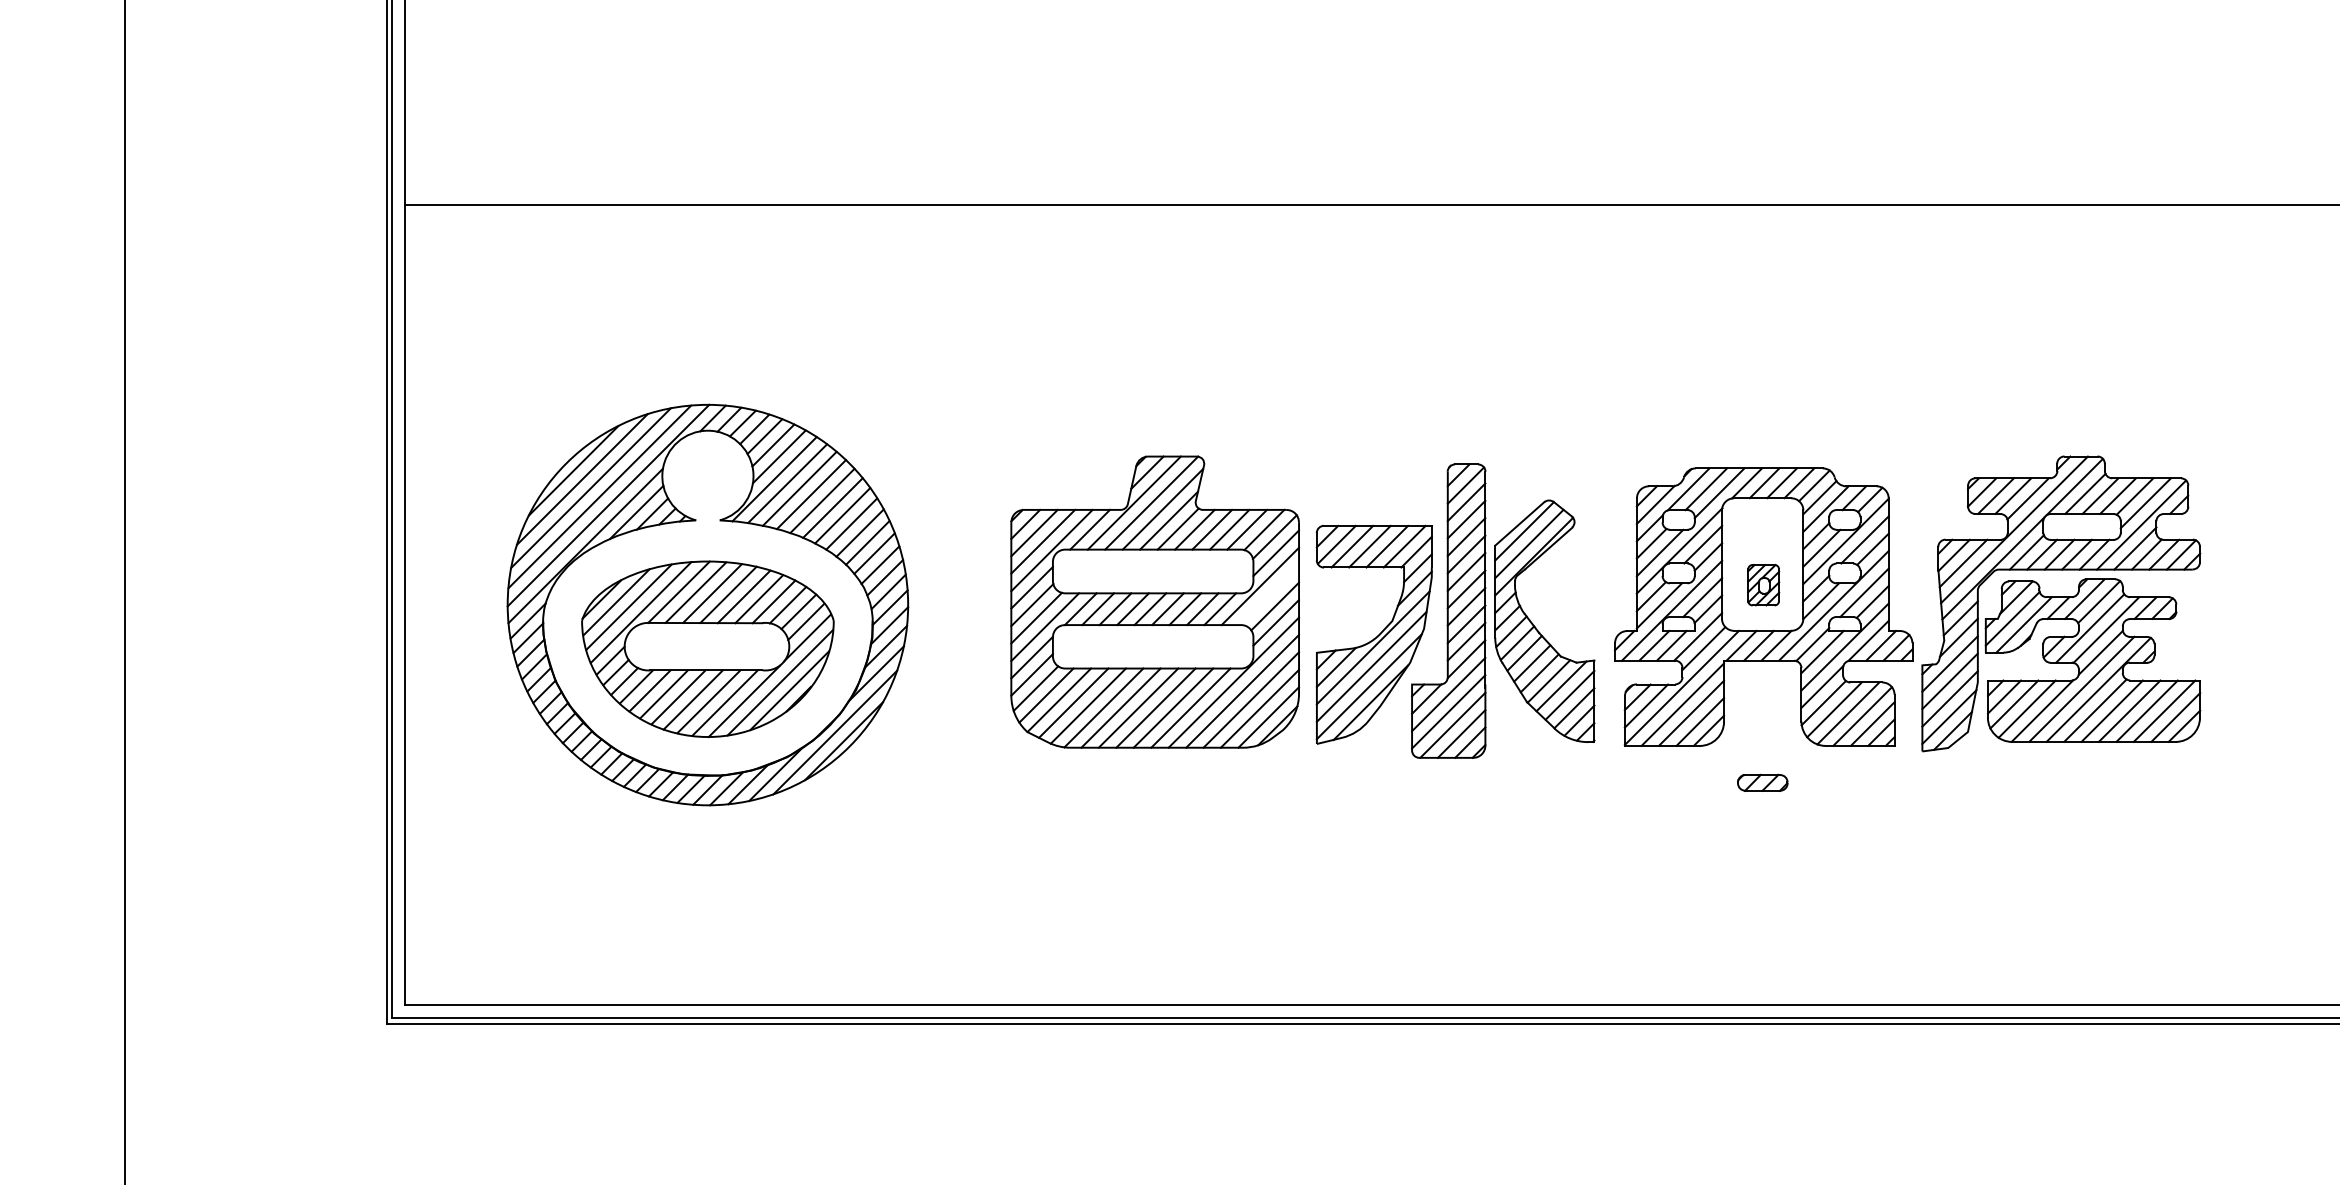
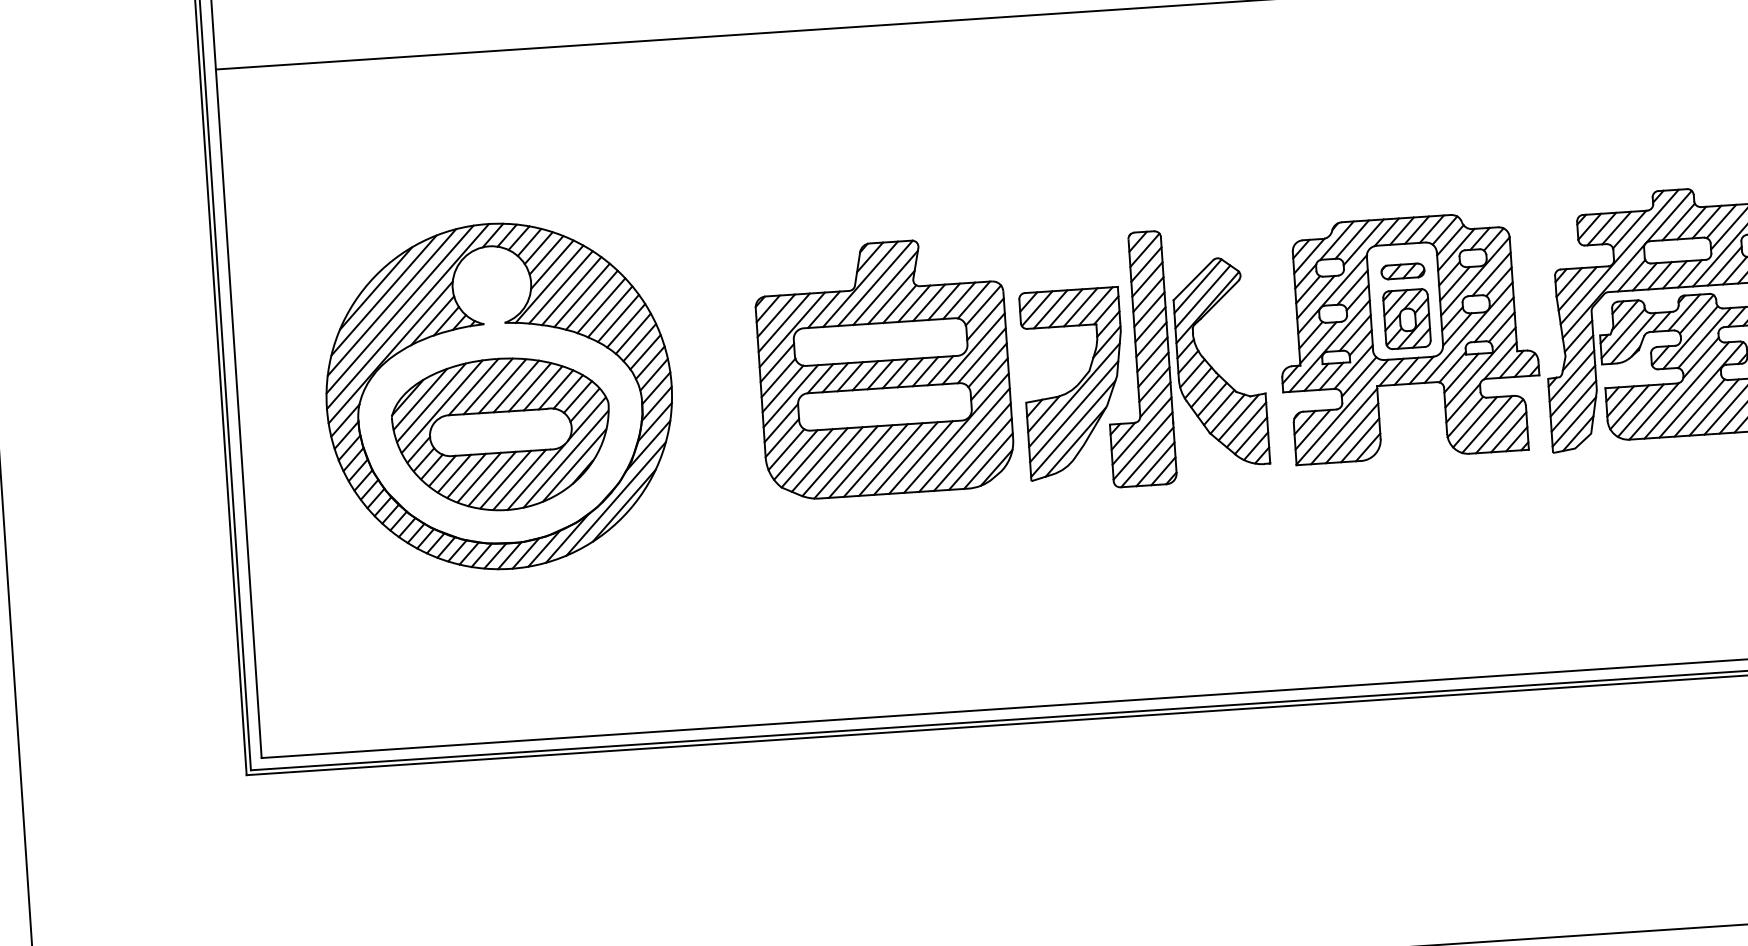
part: (1763, 584) -> (1406, 318), size x1.67
line: (1269, 595) -> (982, 356), added
part: (1762, 782) -> (1402, 271), moved

